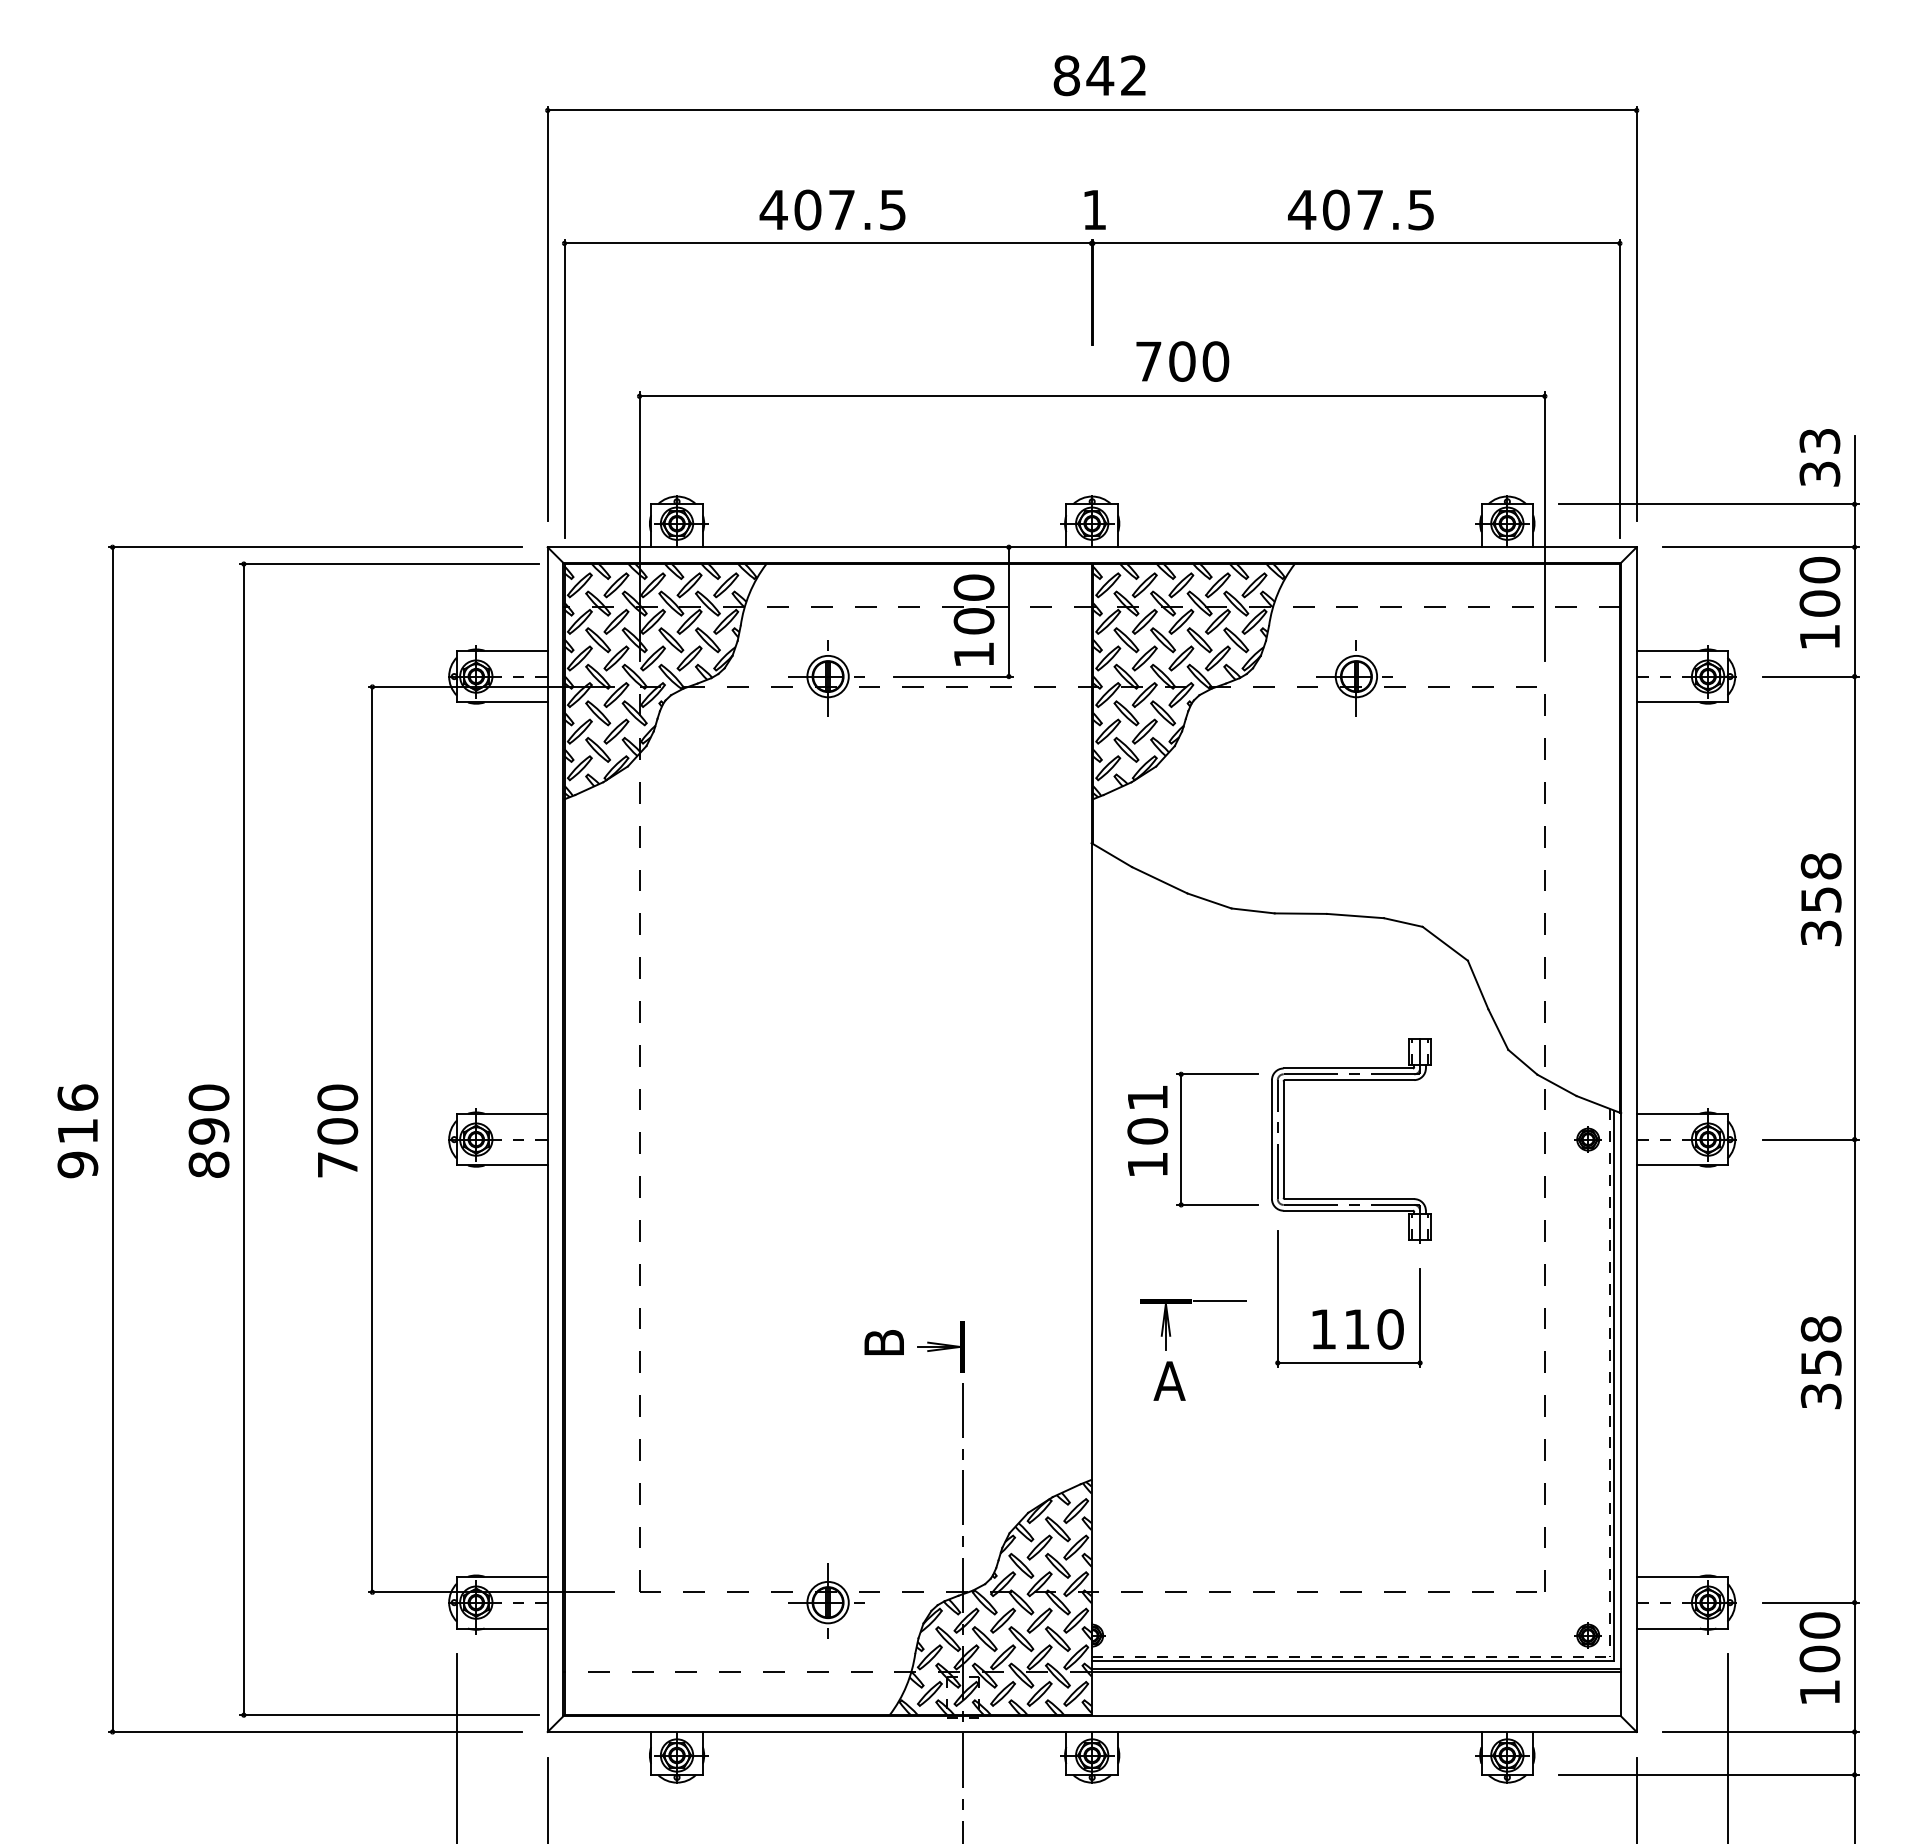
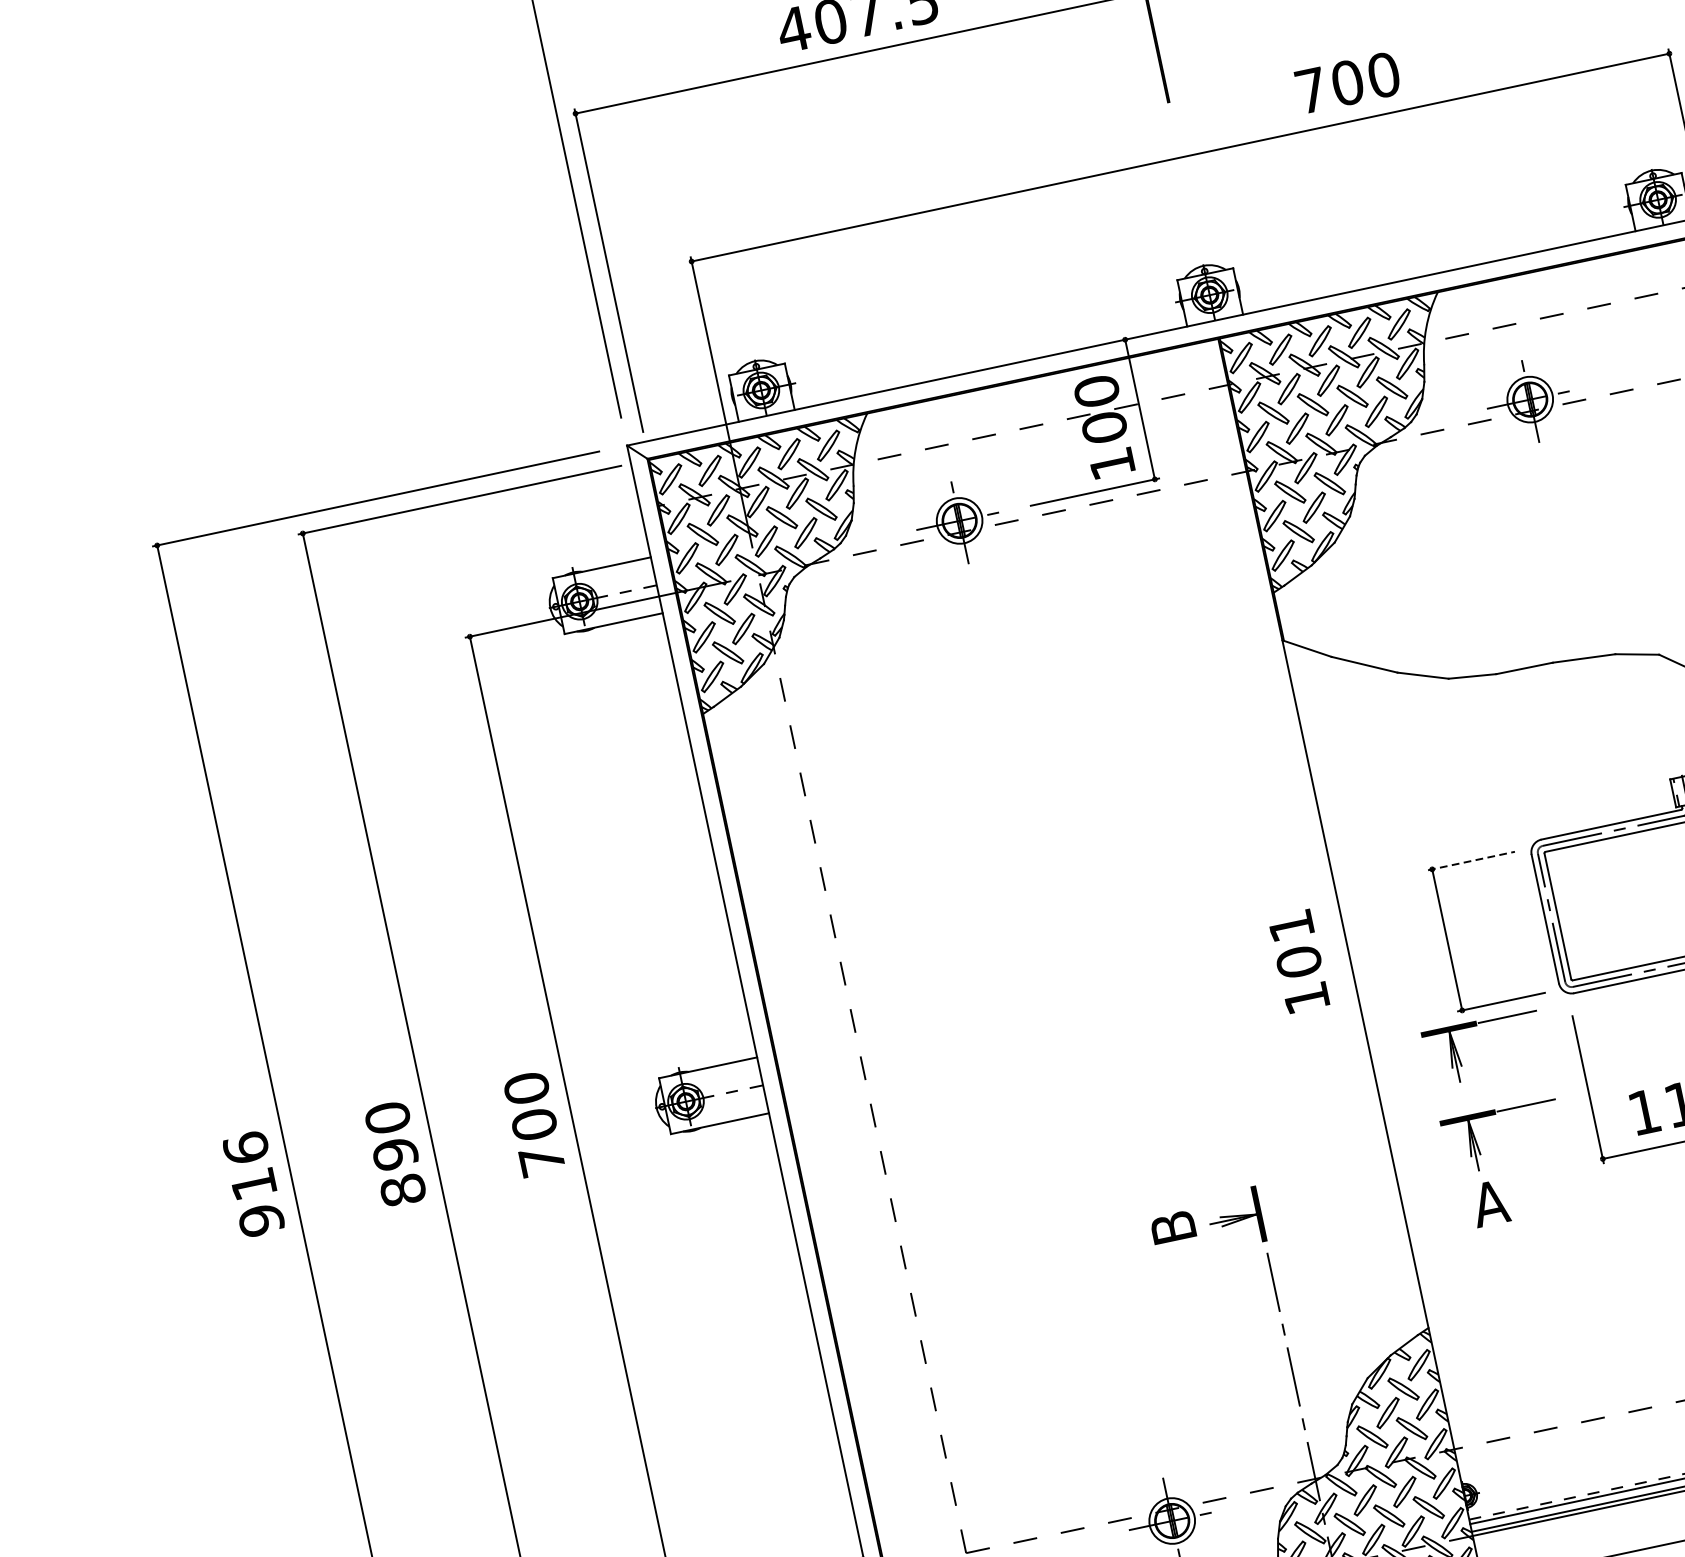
text: (1182, 361) -> (1347, 82), moved
line: (1218, 1074) -> (1472, 861), solid -> dashed
text: (1147, 1130) -> (1298, 961), moved
part: (1191, 1221) -> (1477, 1025), added

